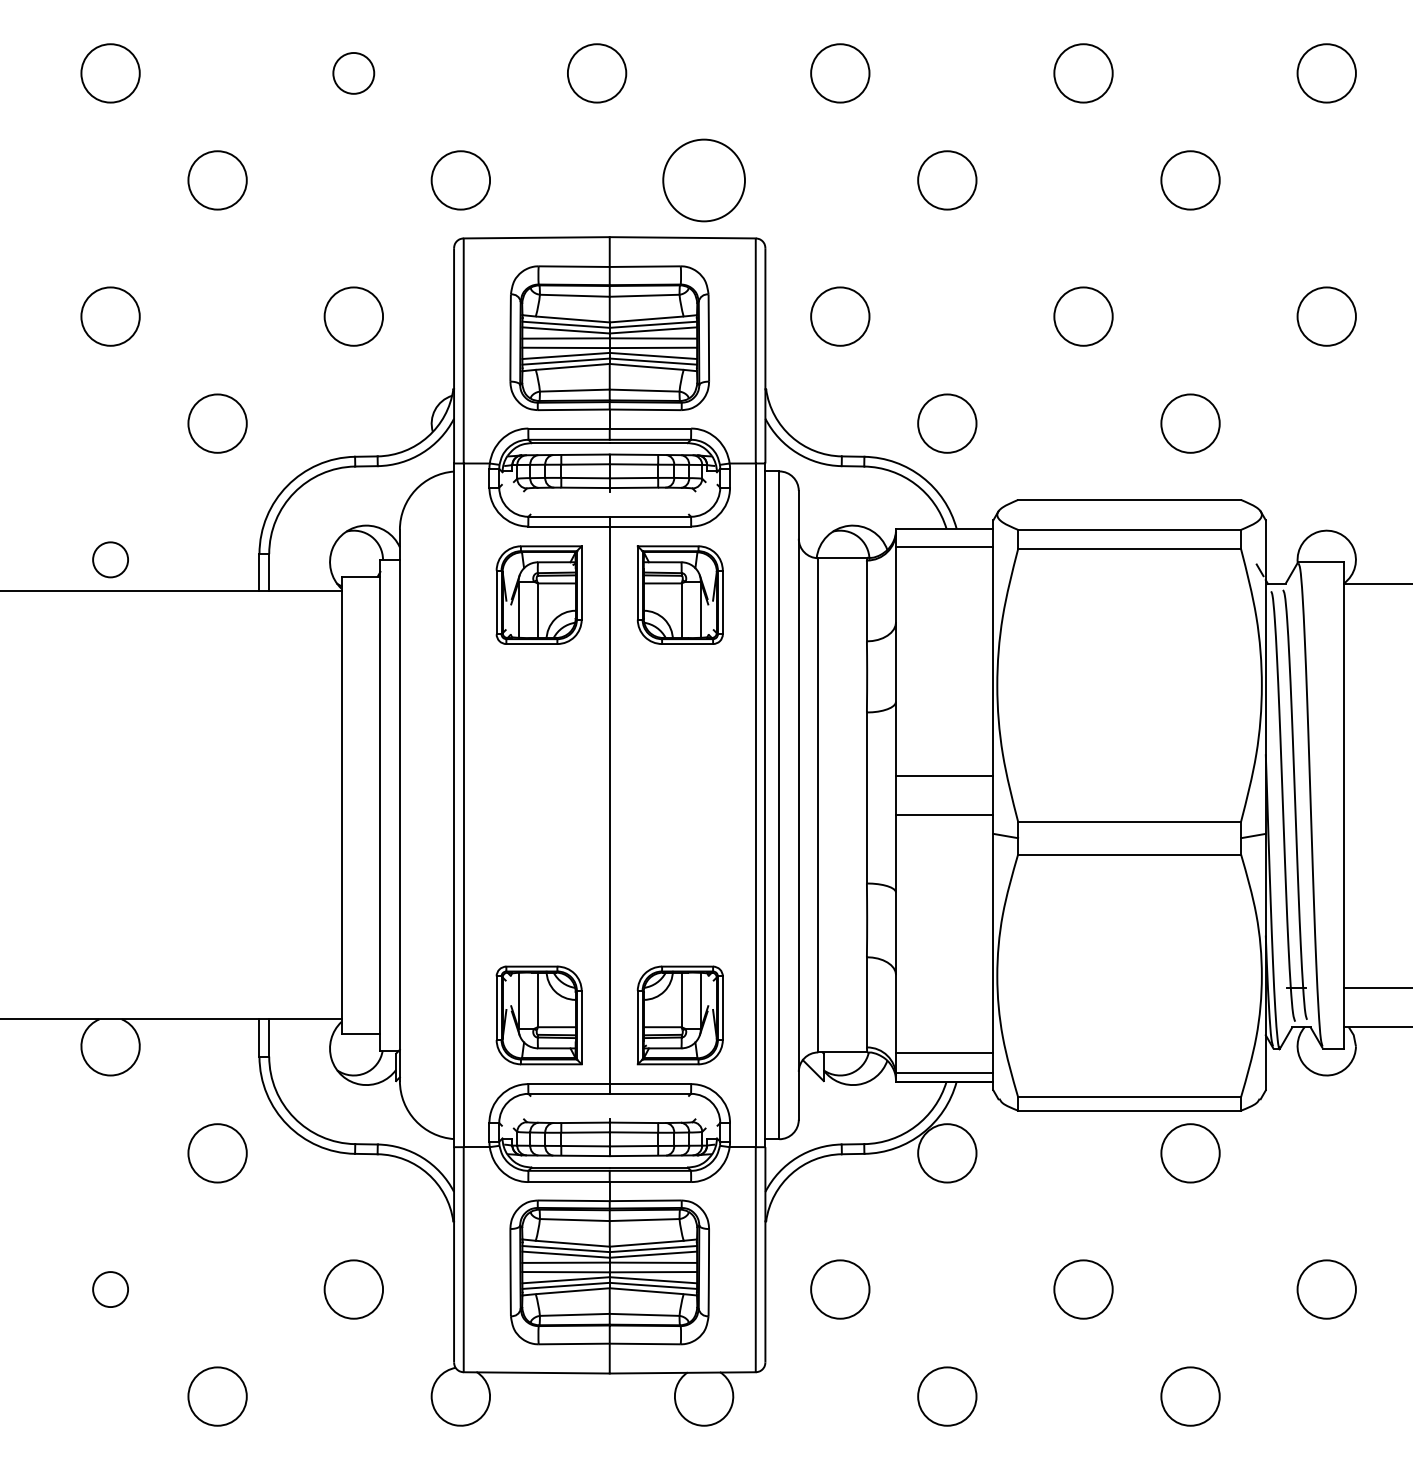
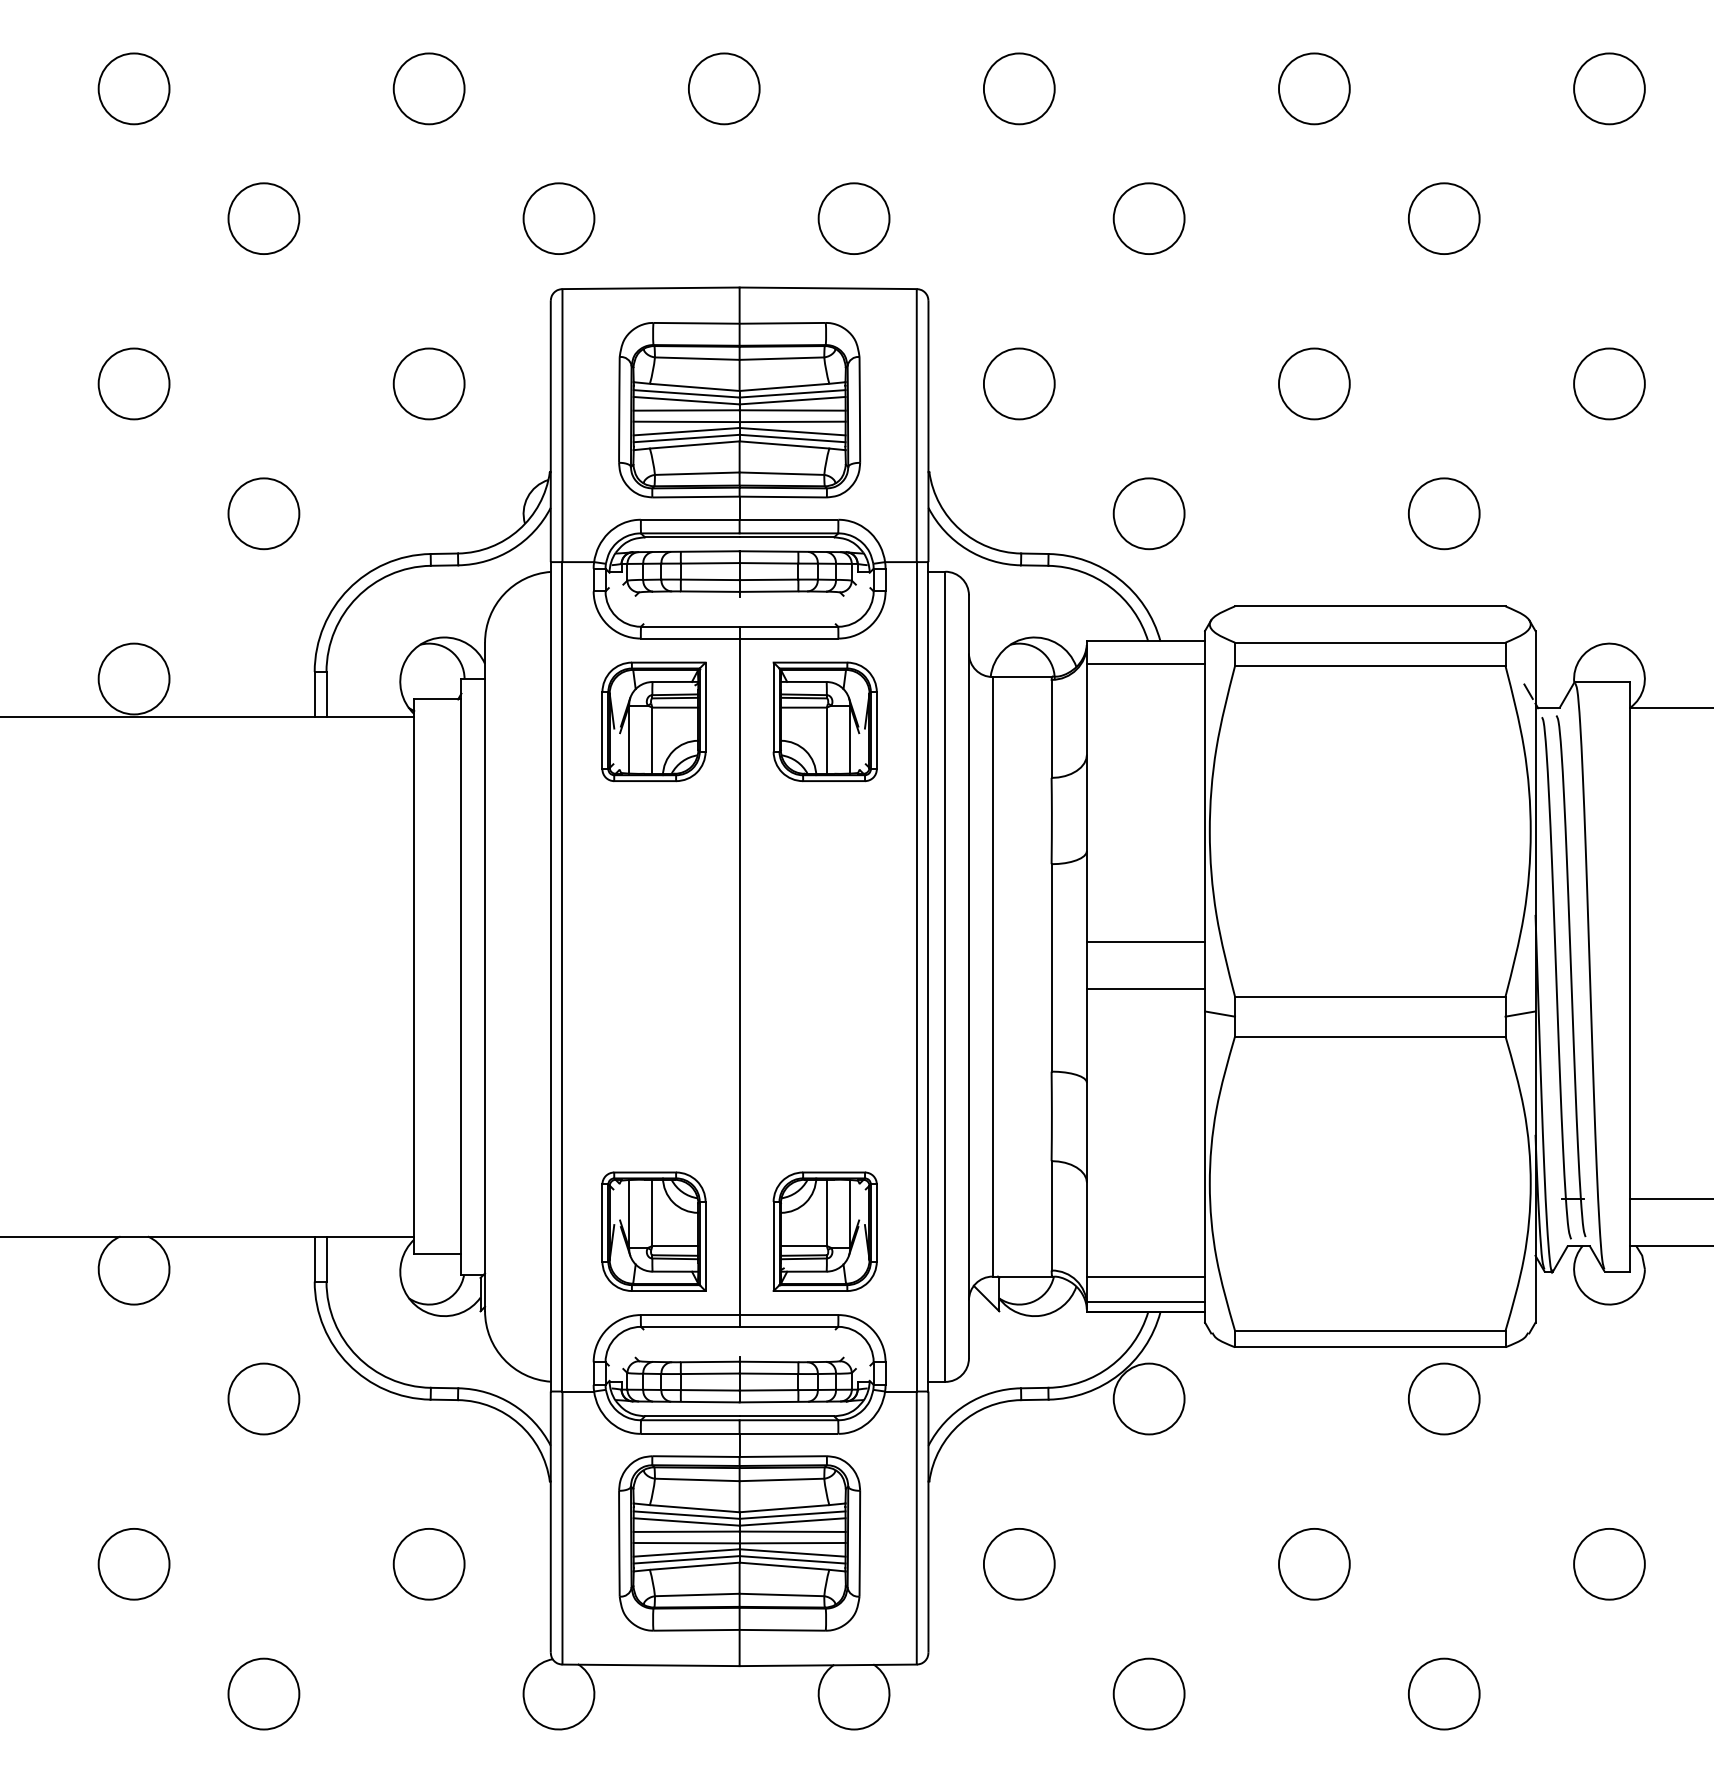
circle: (353, 73) -> (428, 88), size x1.43
circle: (703, 180) -> (853, 218), size x0.71
circle: (110, 559) -> (133, 678), size x1.67
circle: (110, 1288) -> (133, 1563), size x1.67

